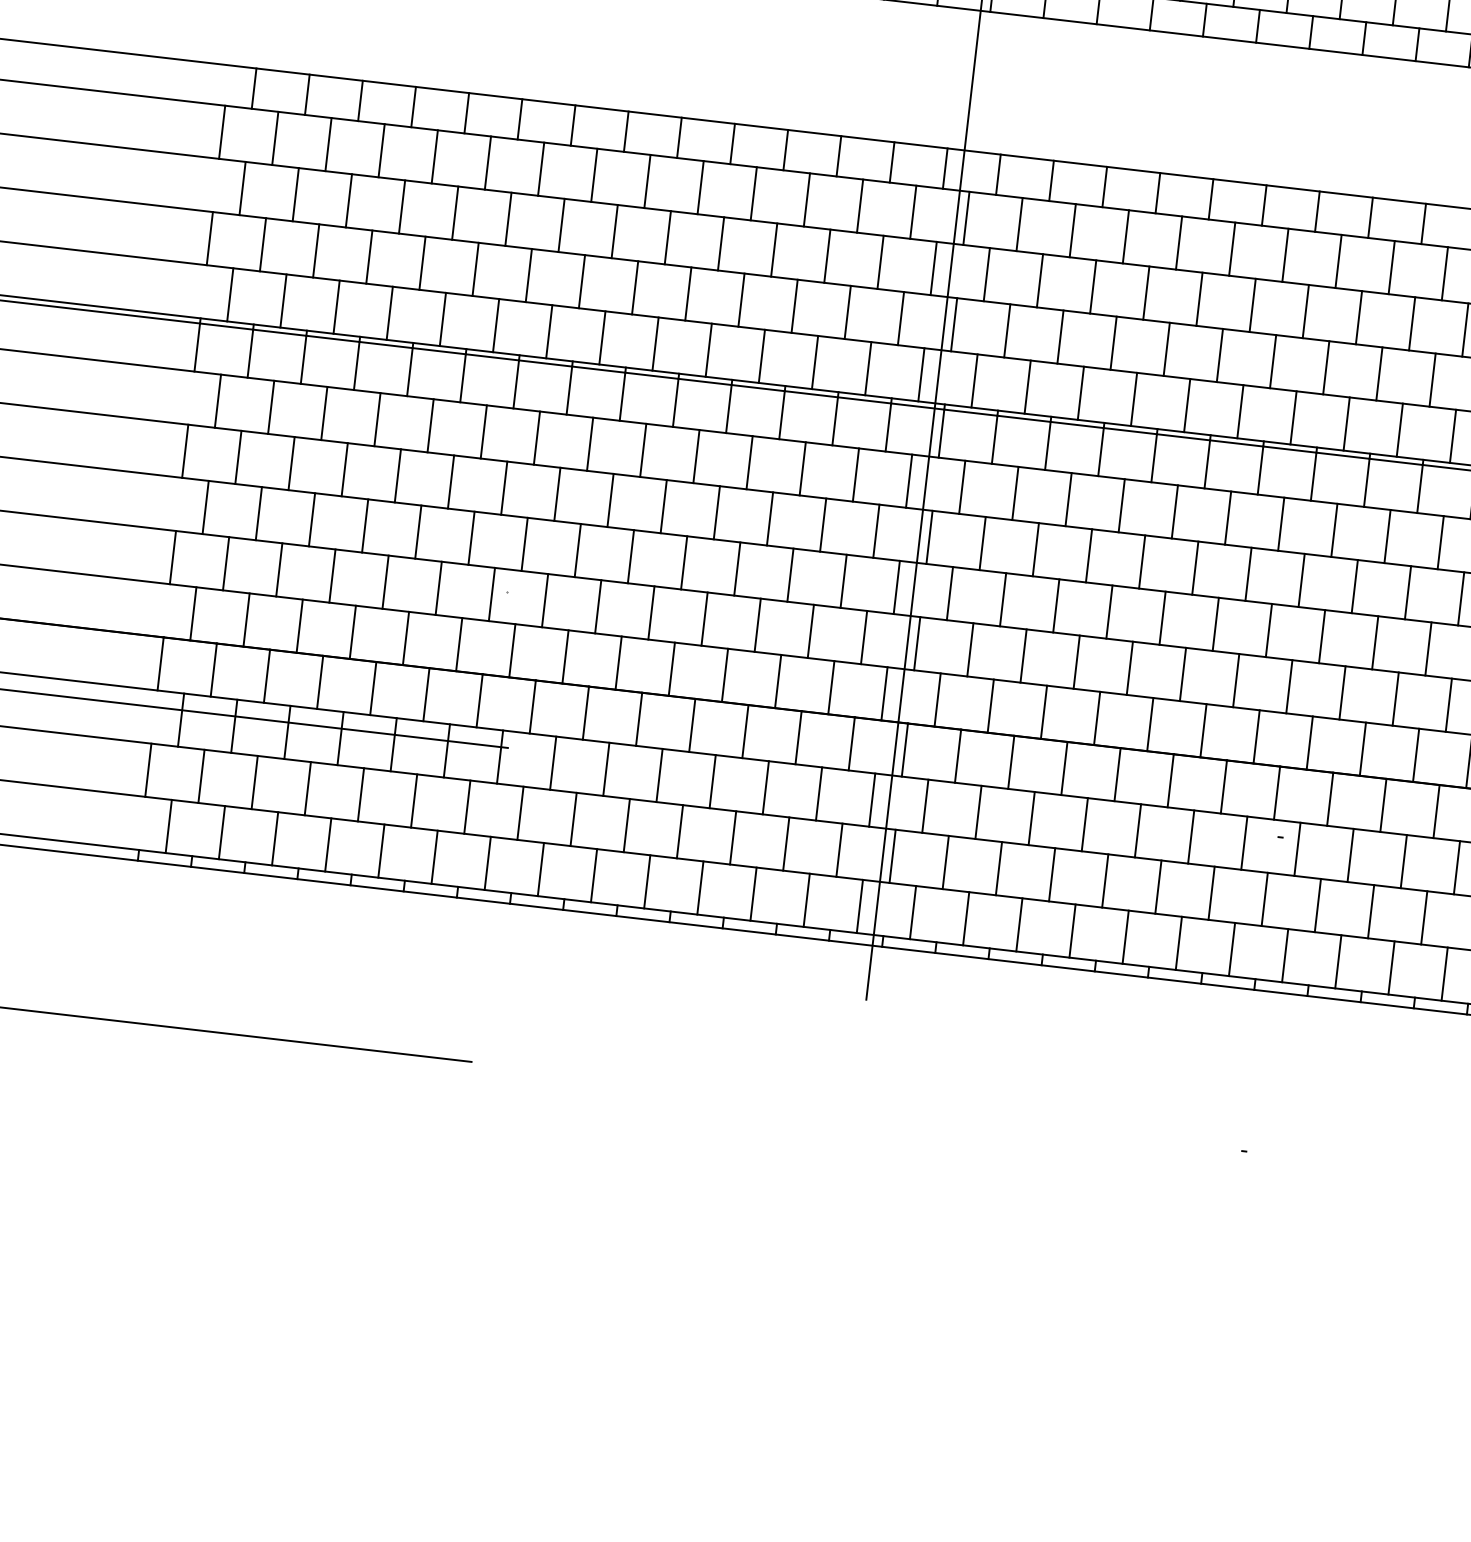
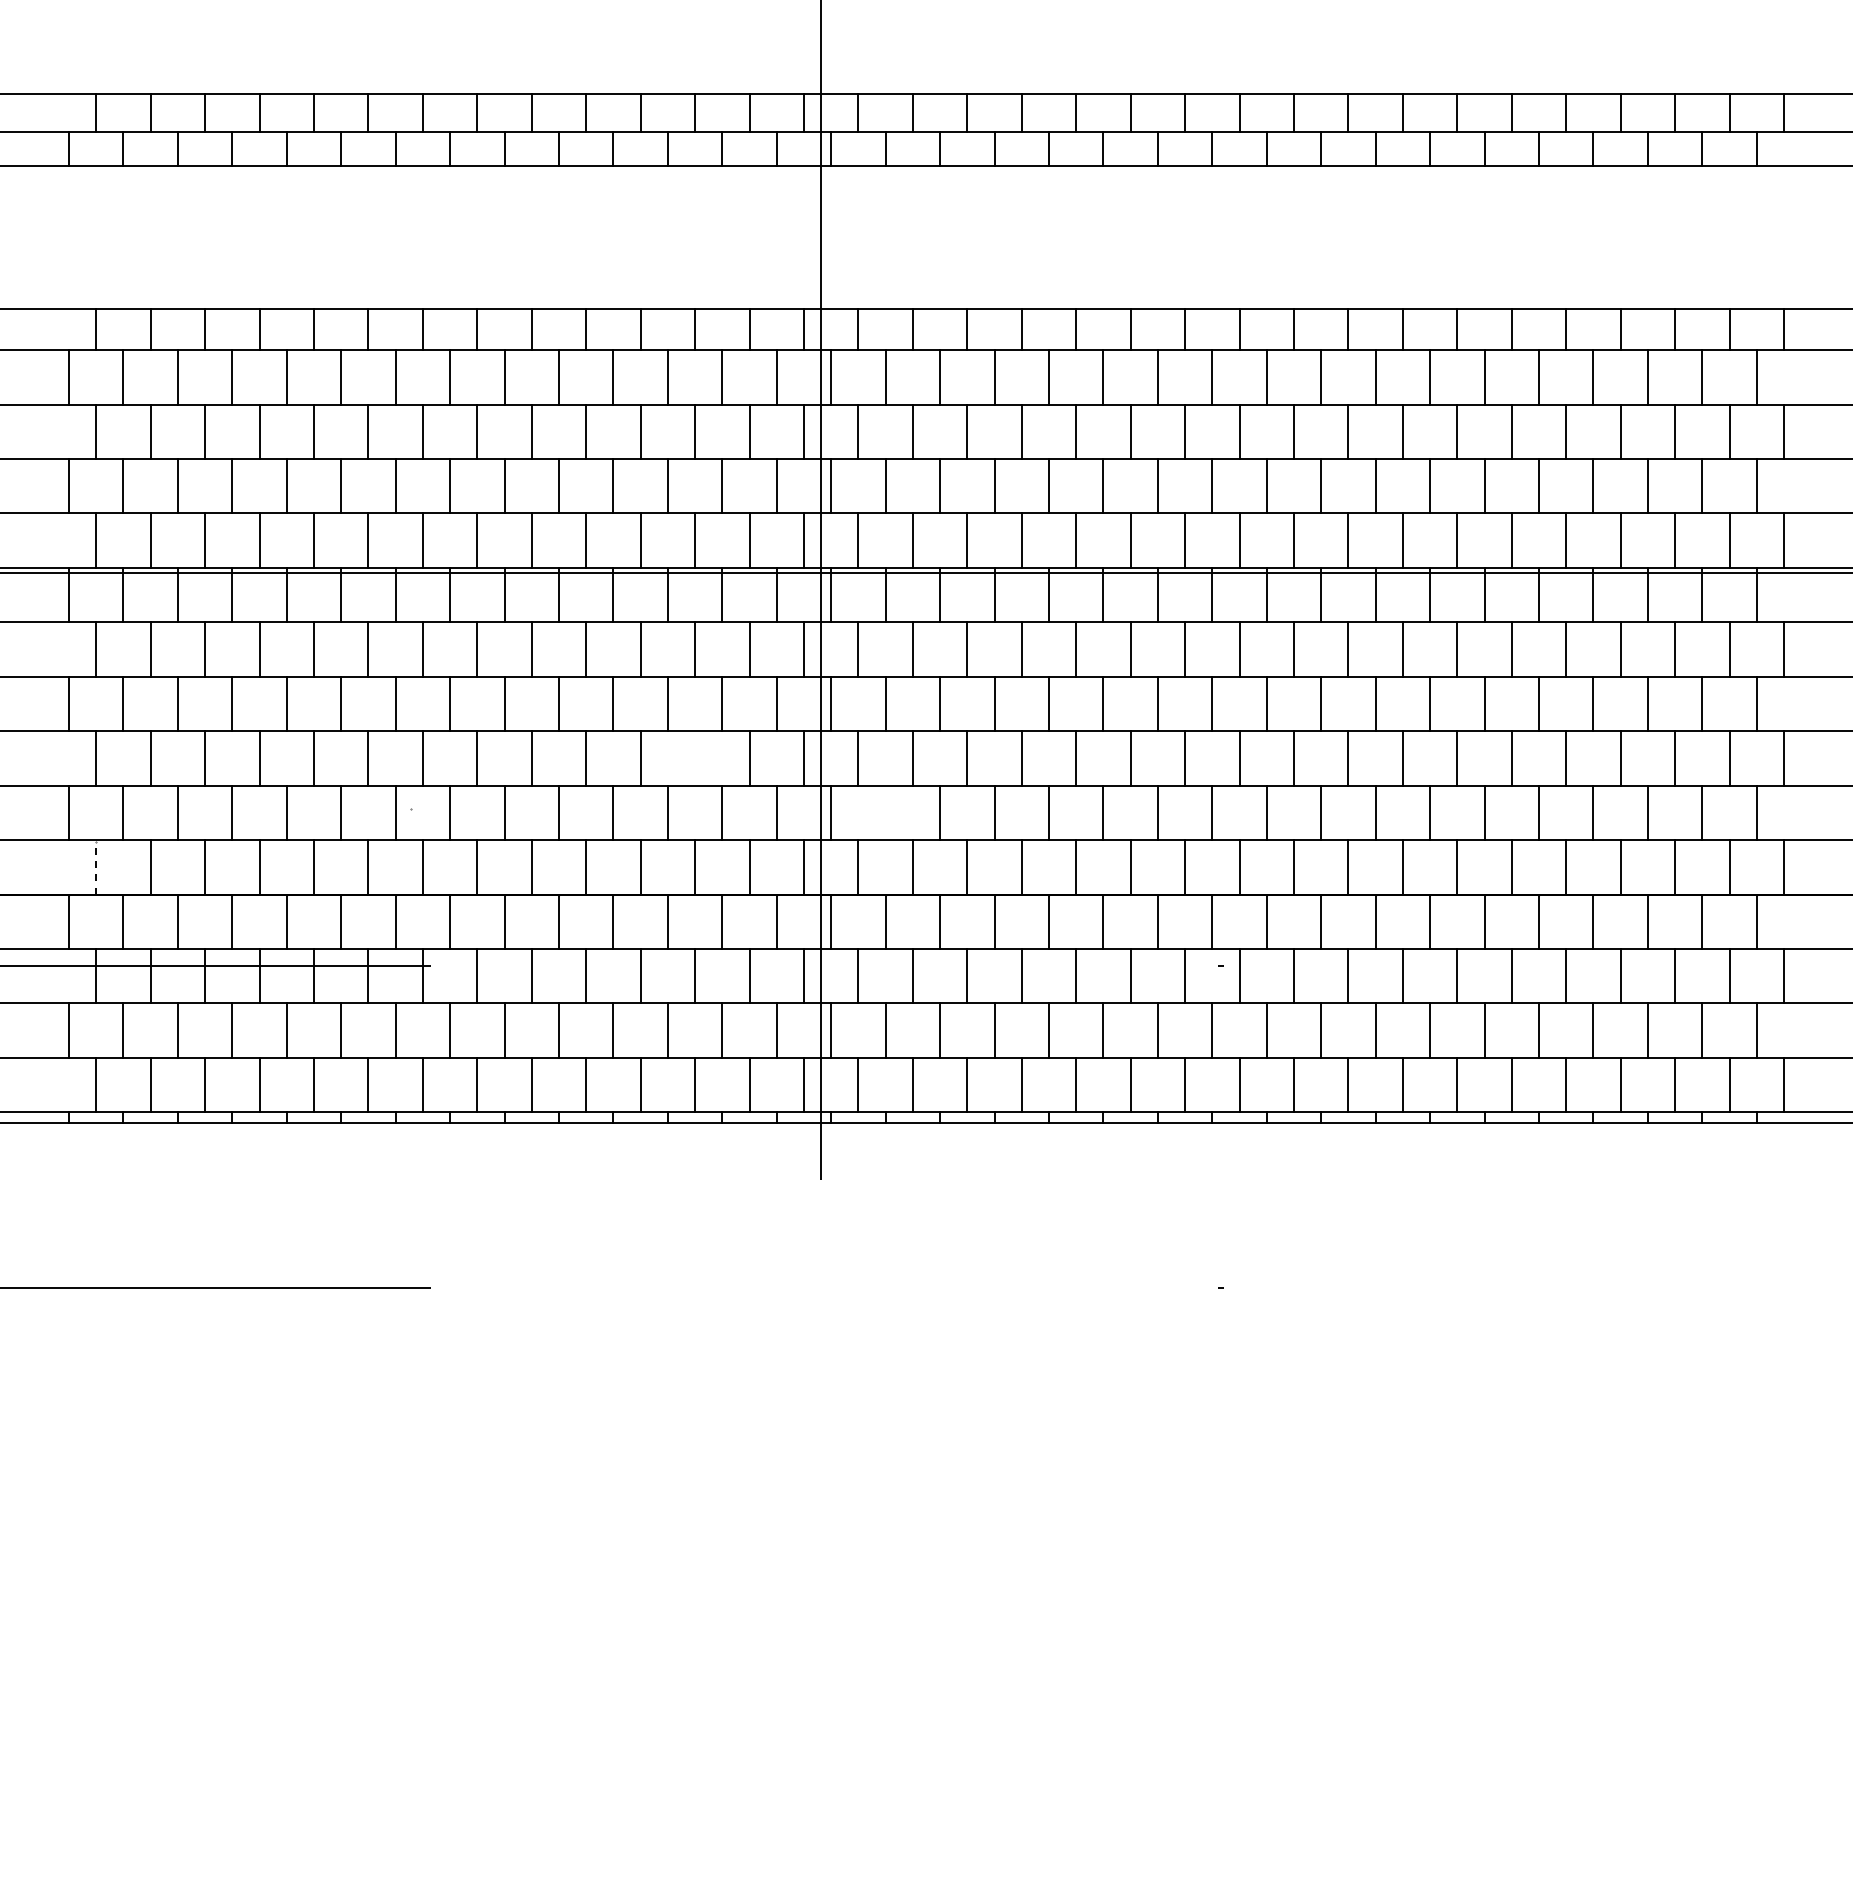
line: (790, 575) -> (695, 758), removed
line: (193, 613) -> (96, 866), solid -> dashed
line: (970, 649) -> (885, 812), removed

